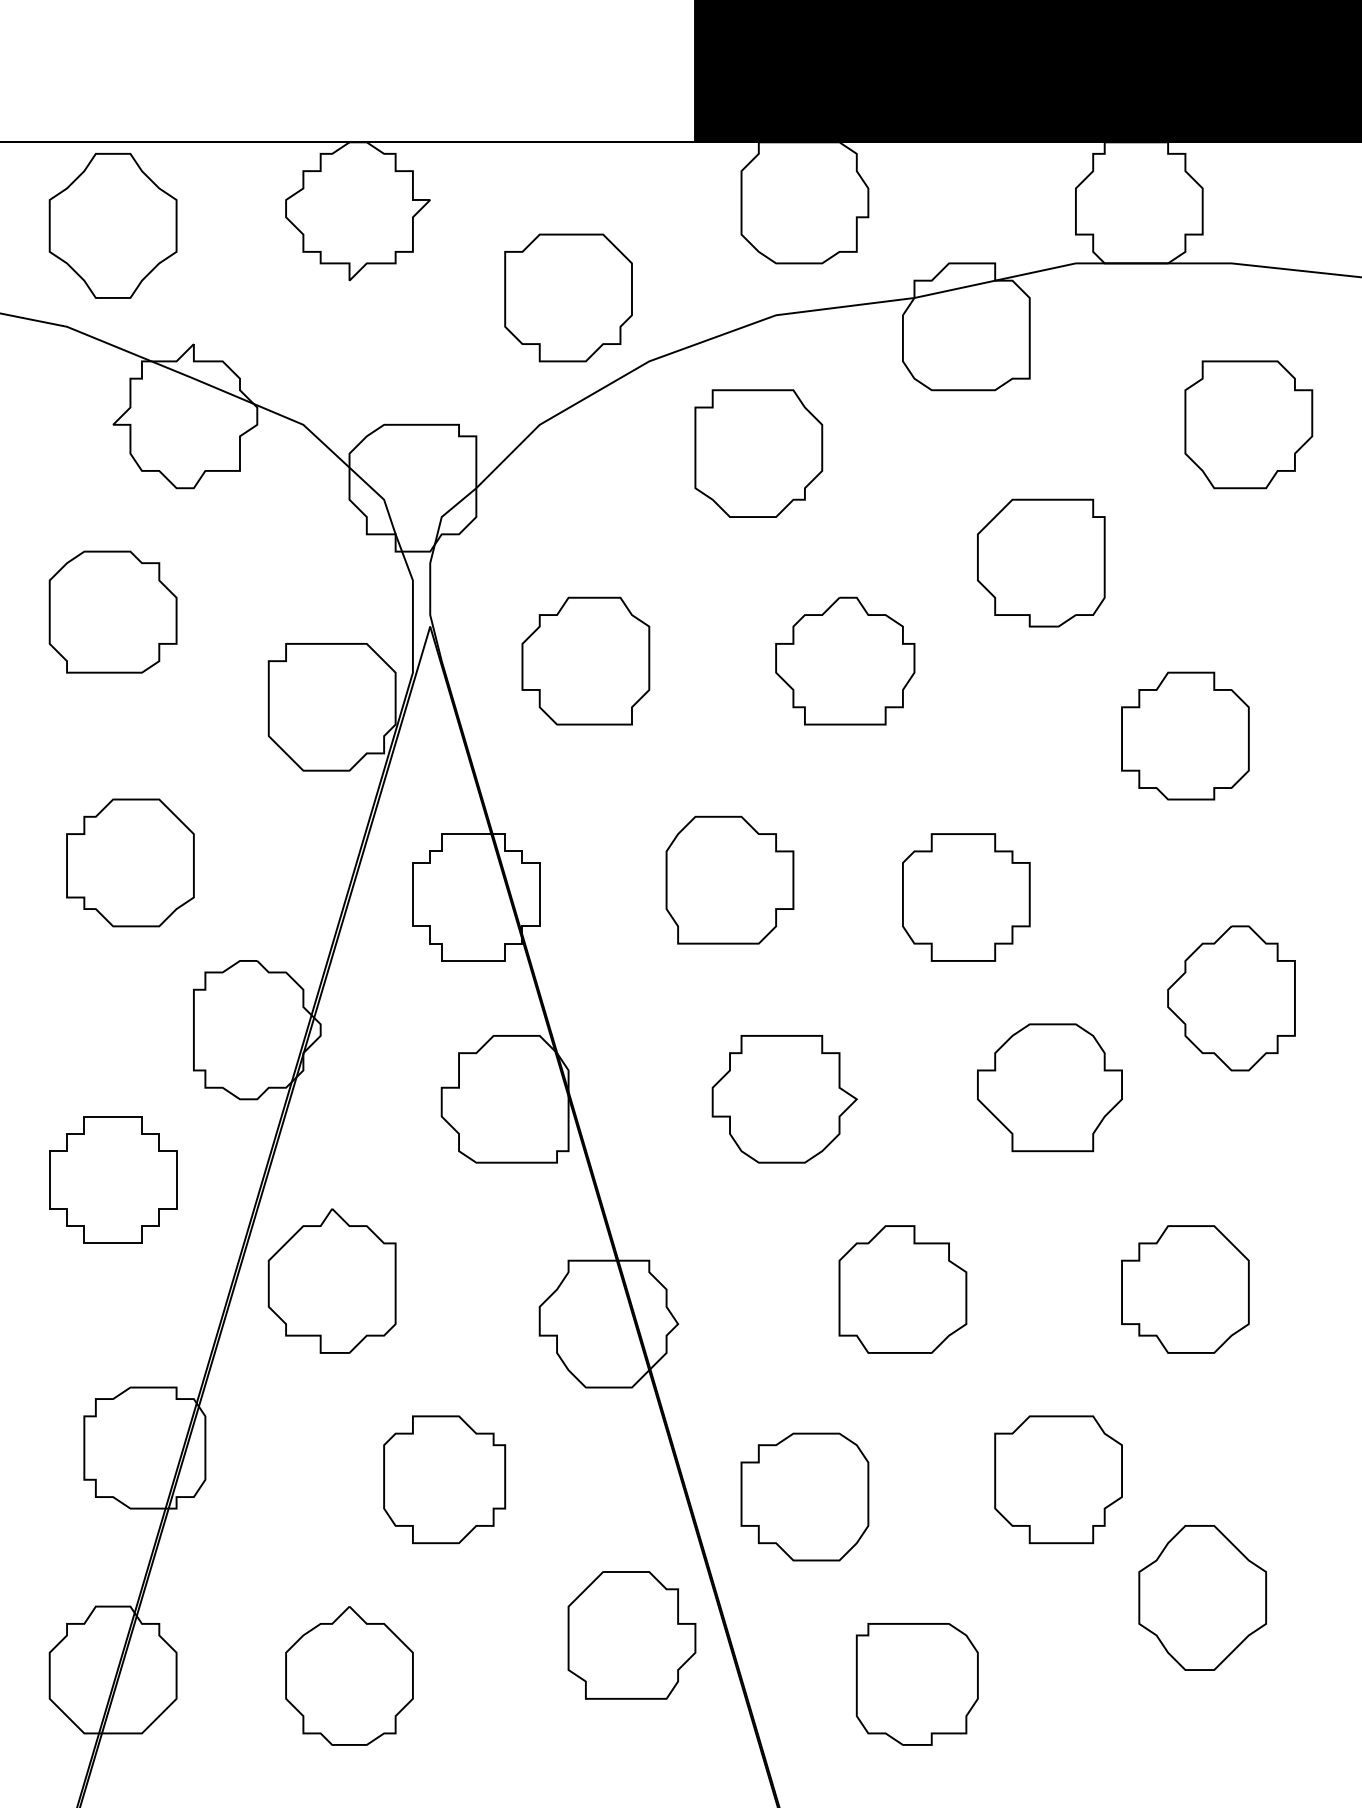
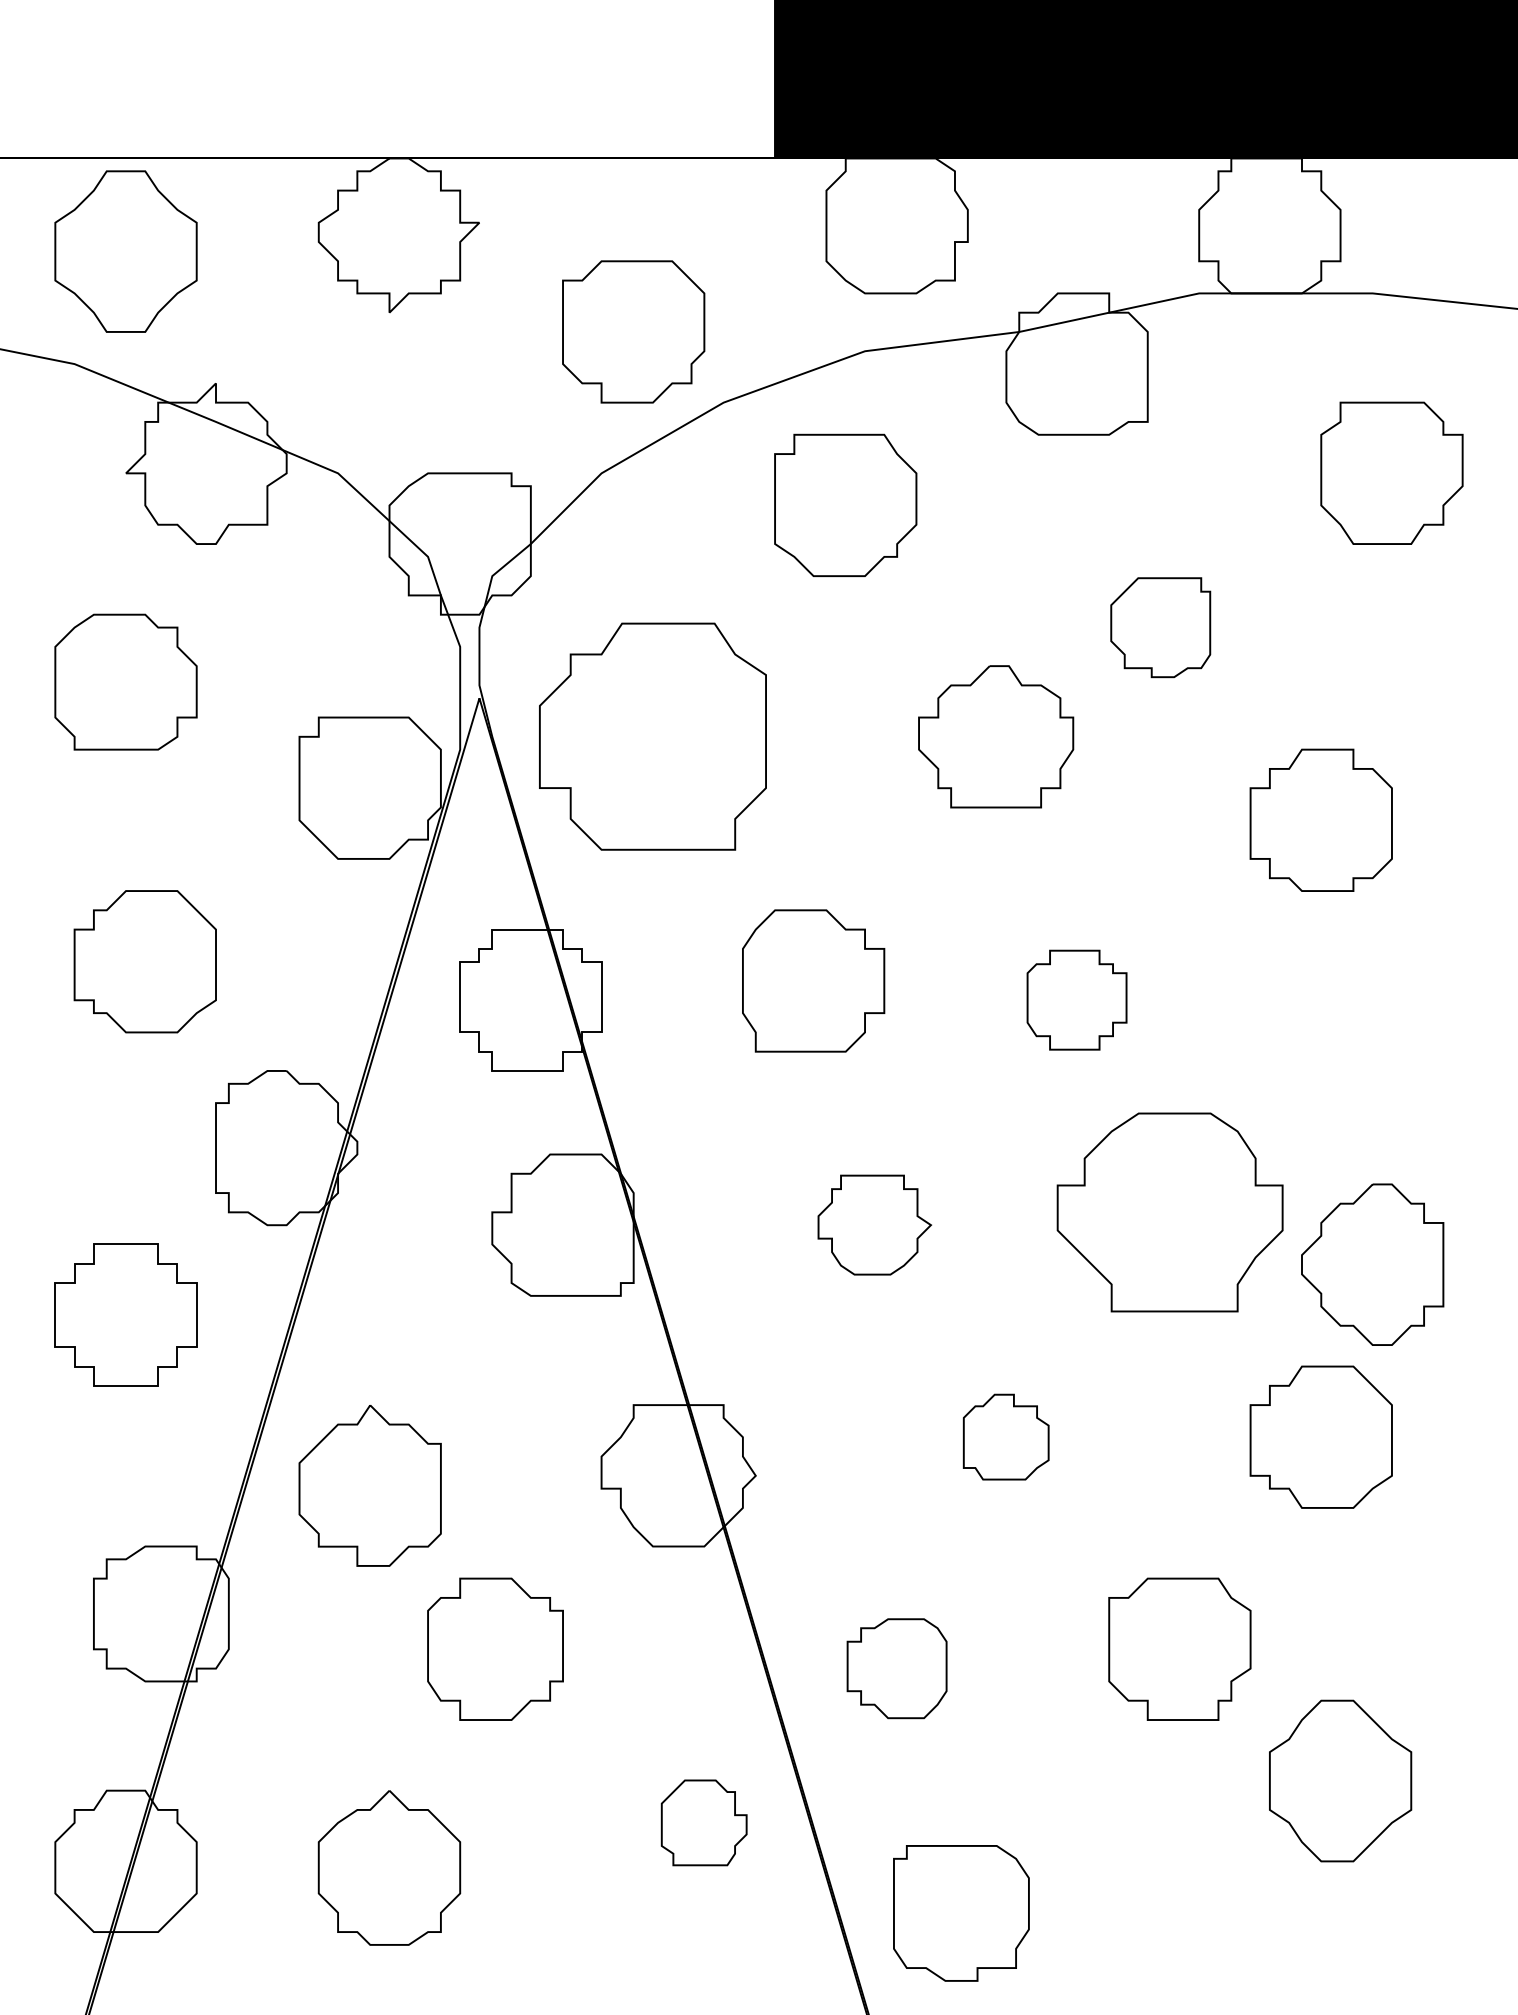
part: (1041, 563) -> (1160, 627), size x0.7
part: (585, 660) -> (652, 736), size x1.6
part: (845, 660) -> (996, 736), moved
part: (965, 896) -> (1076, 999), size x0.7
part: (1231, 998) -> (1372, 1264), moved
part: (1050, 1087) -> (1170, 1211), size x1.4
part: (784, 1098) -> (874, 1224), size x0.7
part: (331, 1280) -> (369, 1485), moved
part: (902, 1288) -> (1005, 1436), size x0.6
part: (804, 1496) -> (896, 1668), size x0.7
part: (631, 1635) -> (703, 1822), size x0.6
part: (917, 1684) -> (961, 1913), moved

